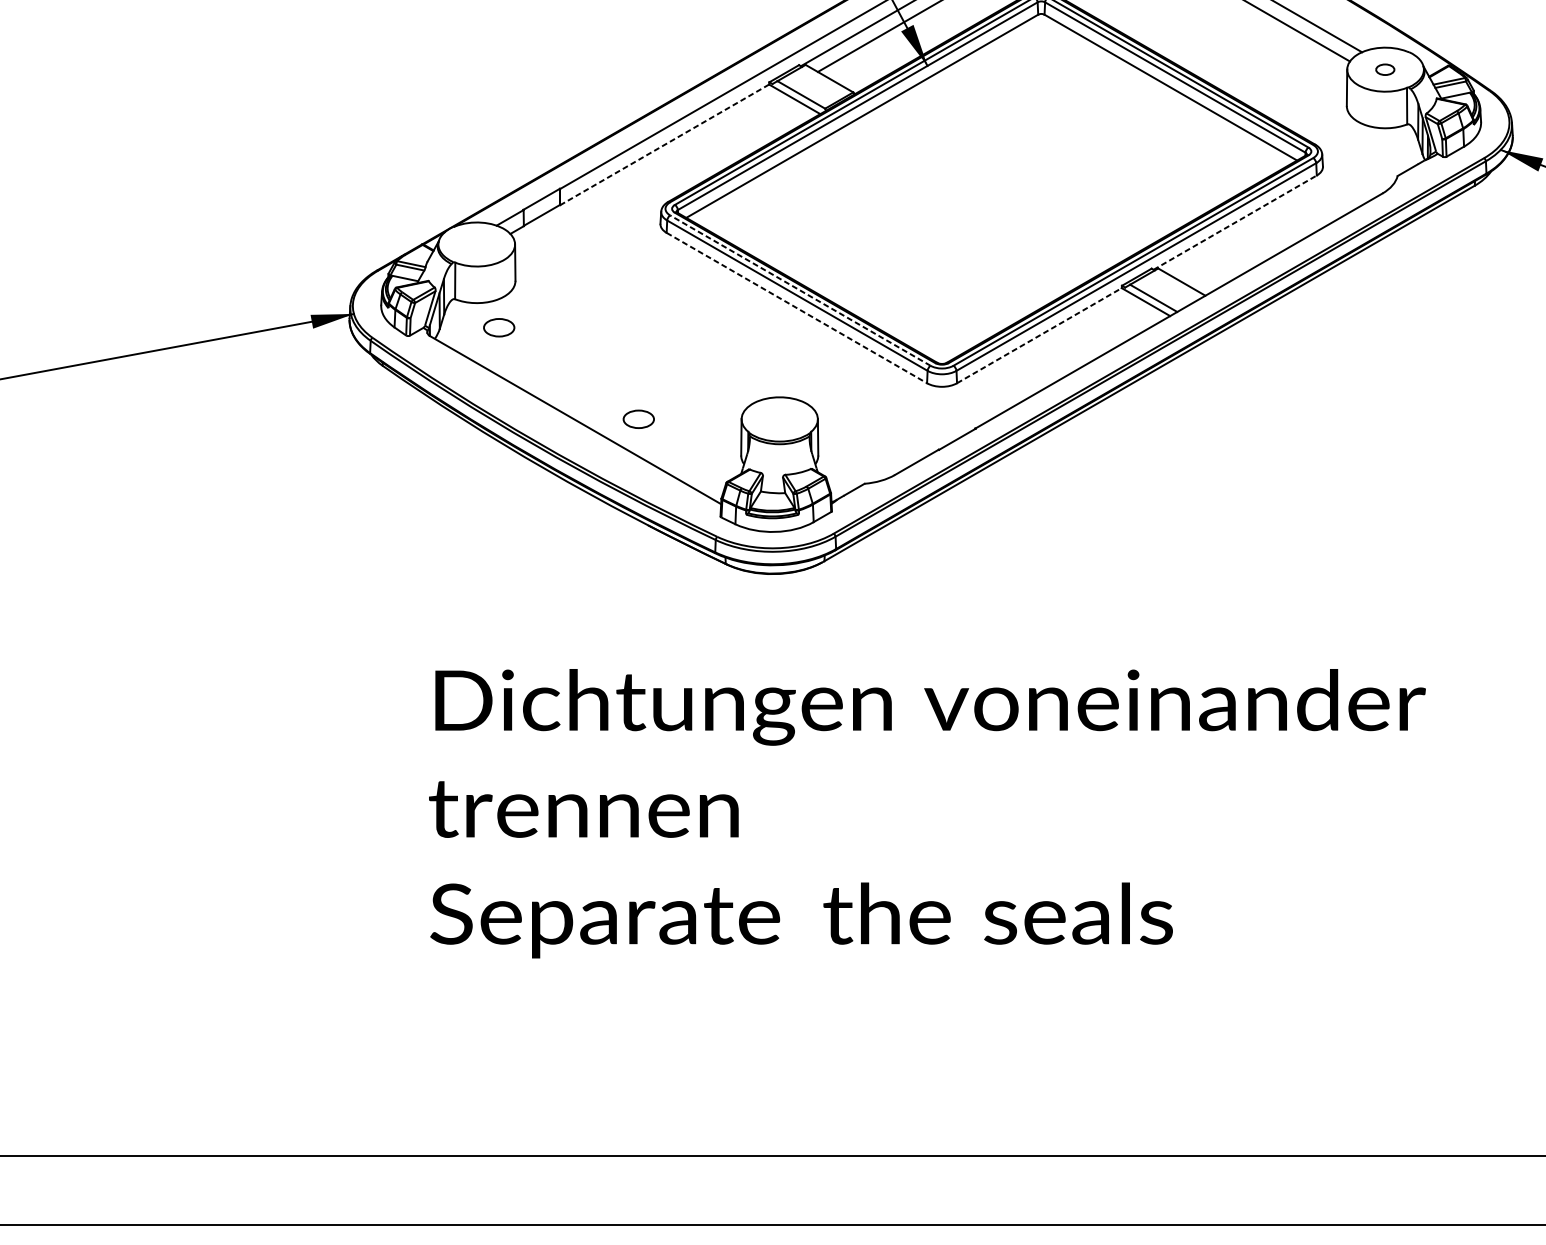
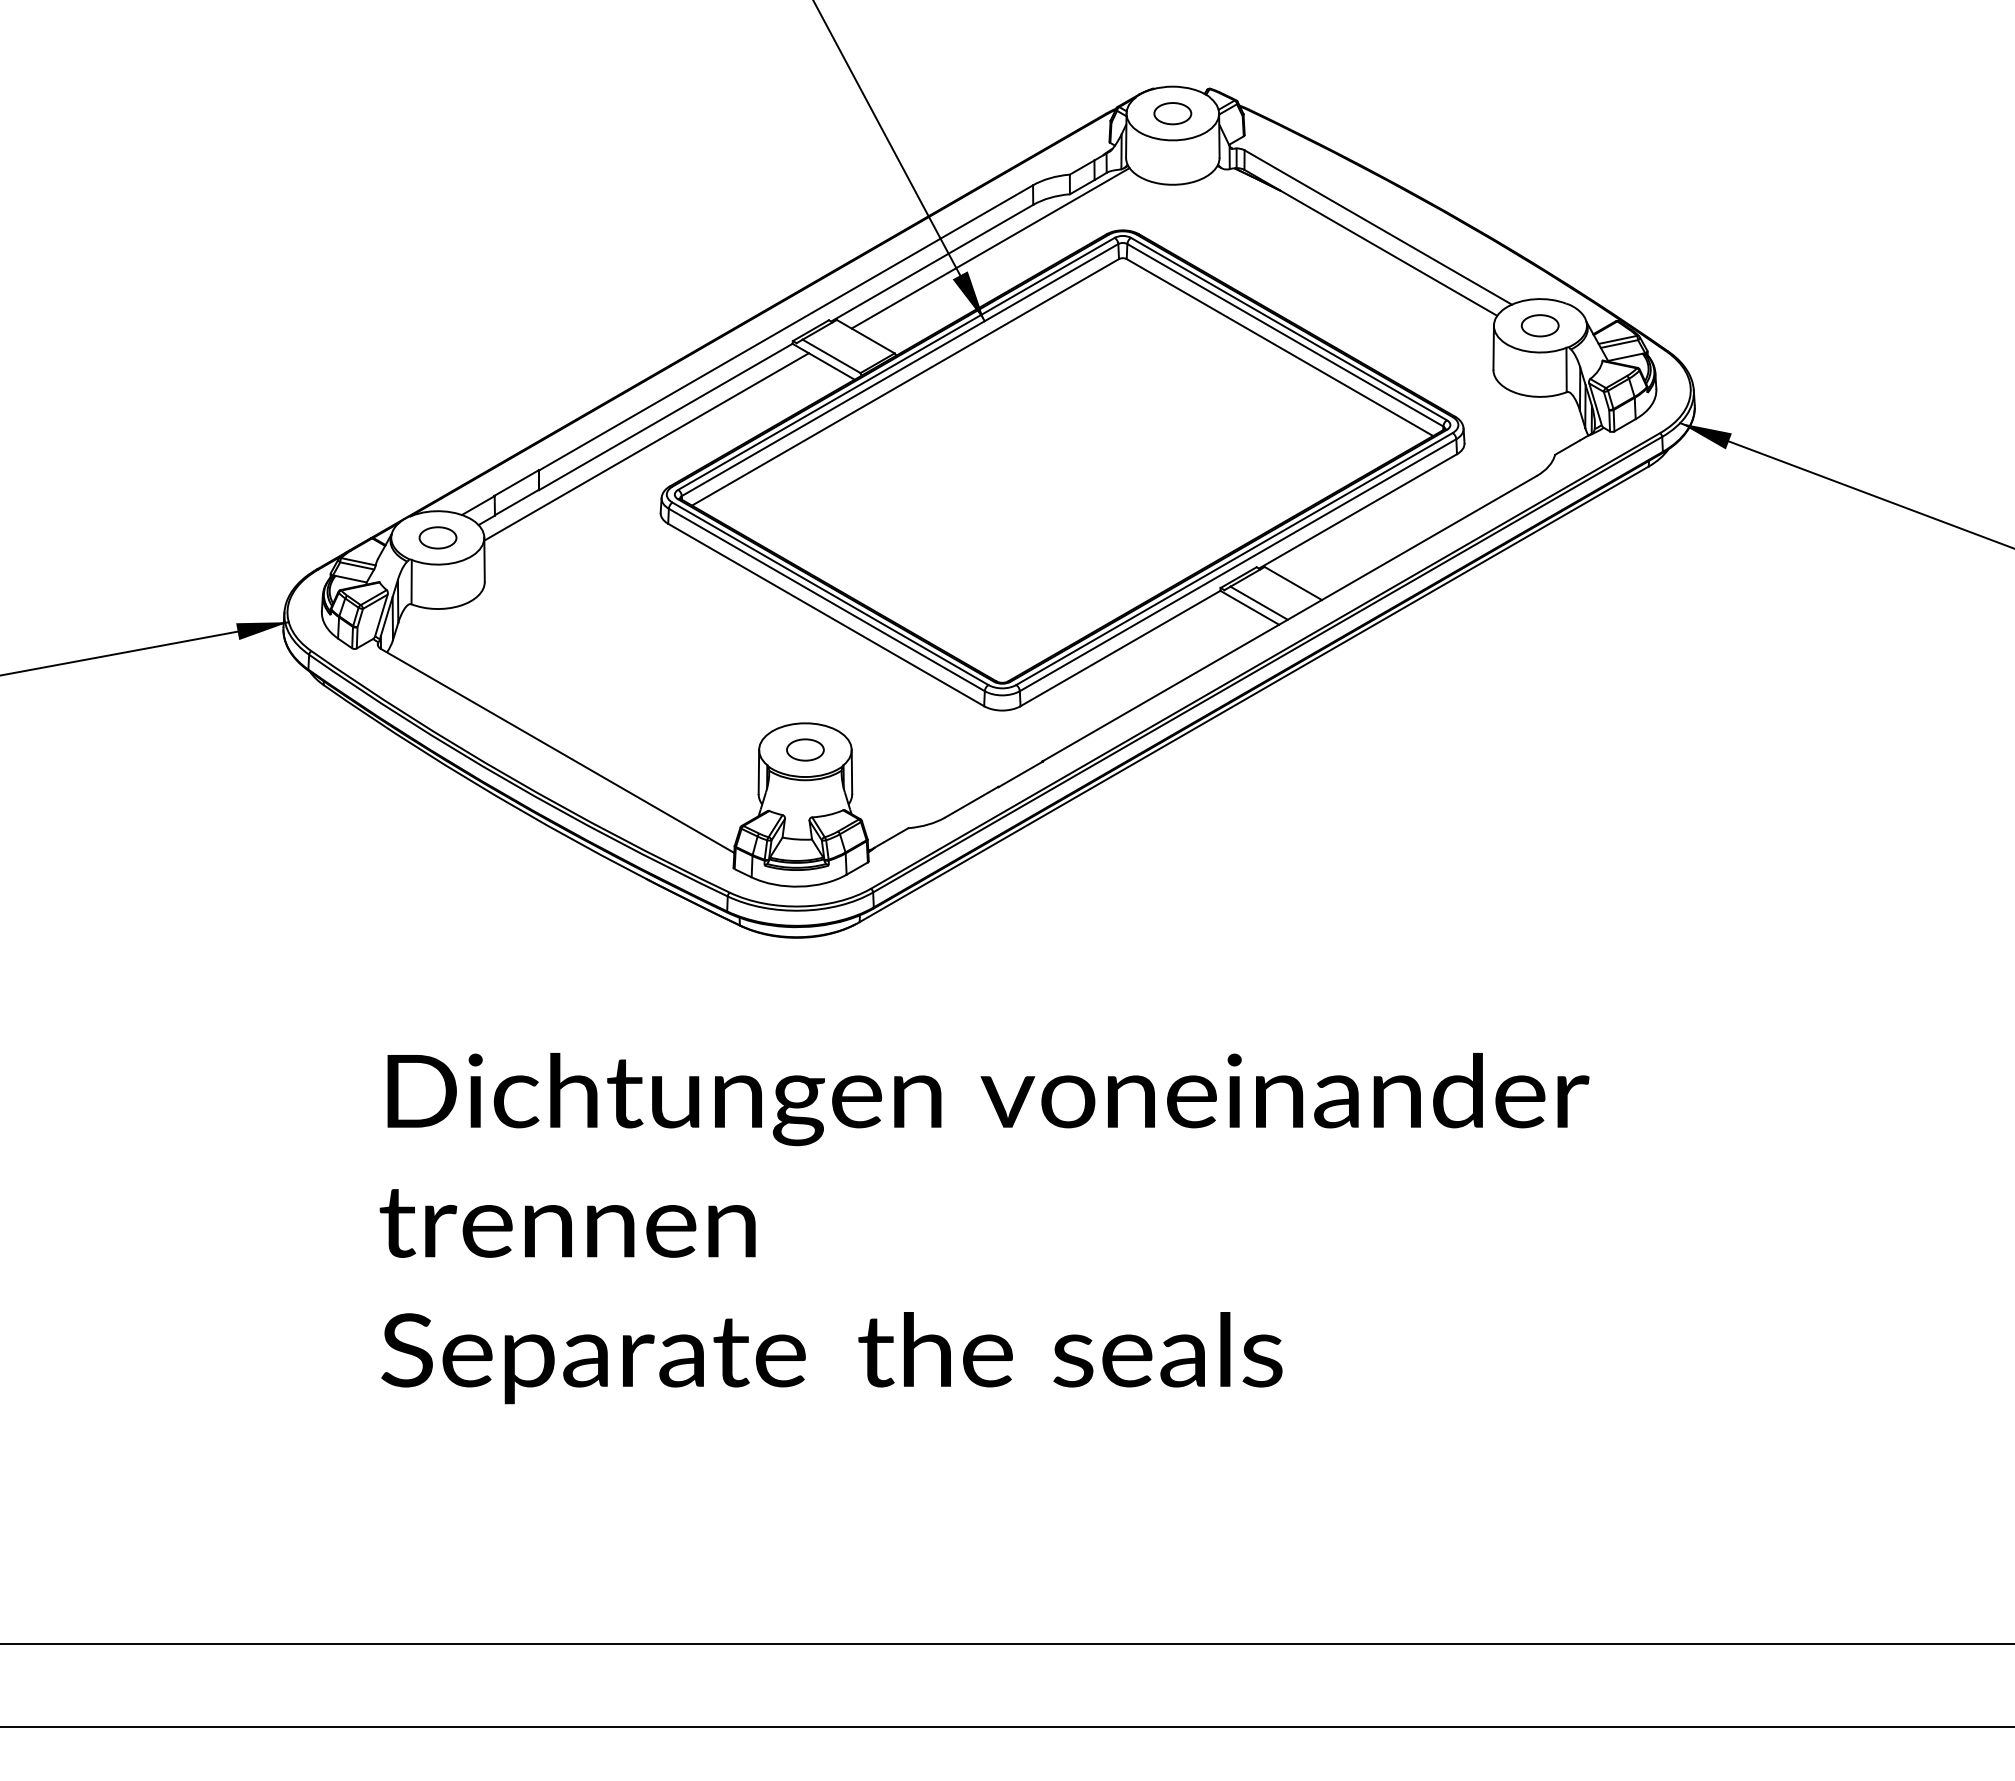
part: (1384, 69) -> (1539, 325), size x1.67
line: (664, 145) -> (665, 417), dashed -> solid
line: (648, 169) -> (646, 446), added
line: (1235, 222) -> (1358, 511), dashed -> solid
line: (800, 290) -> (830, 593), dashed -> solid
line: (797, 308) -> (826, 615), dashed -> solid
part: (498, 327) -> (437, 537), moved
line: (1039, 335) -> (1120, 648), dashed -> solid
part: (638, 418) -> (805, 749), moved

